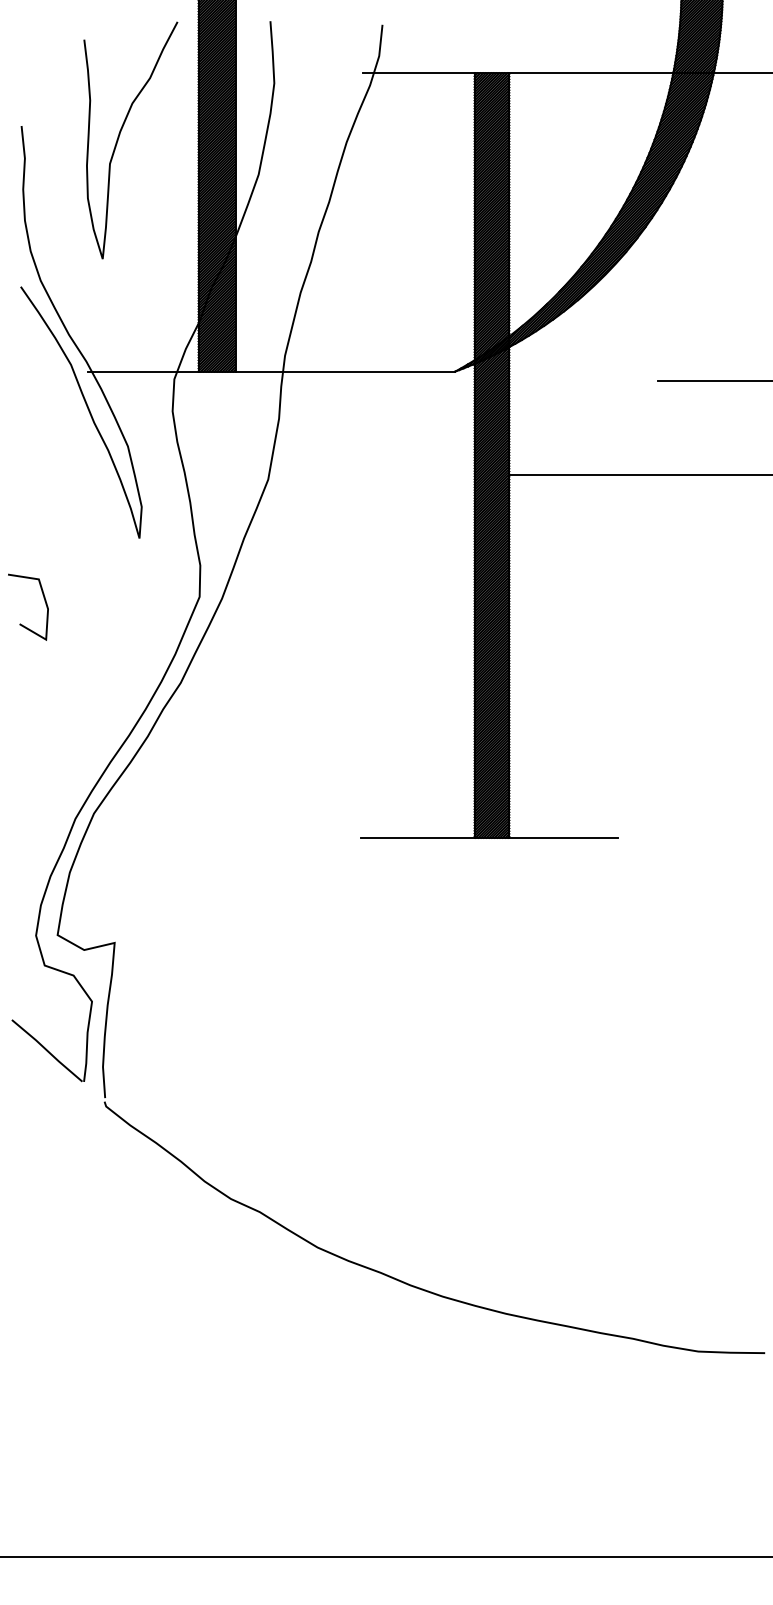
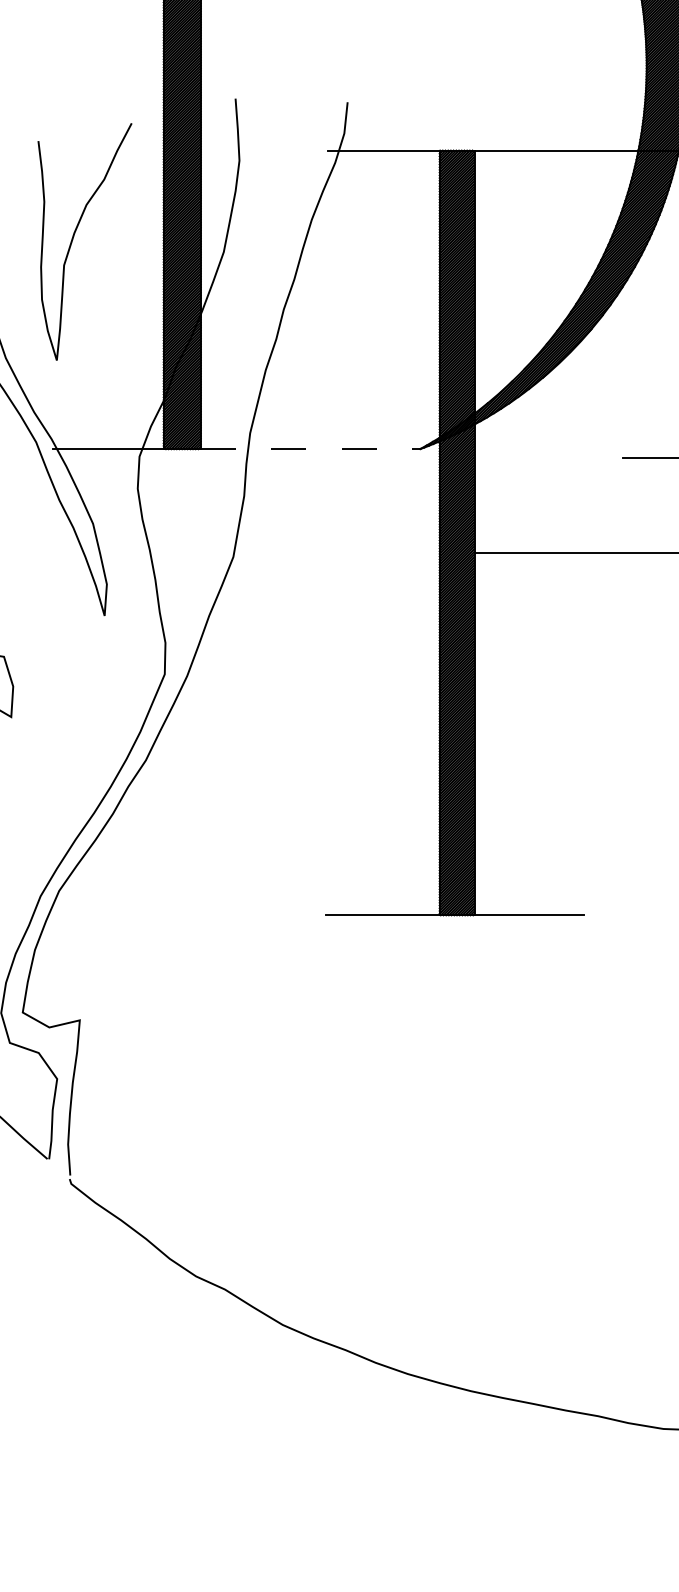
curve: (119, 137) -> (73, 238), moved
line: (345, 371) -> (310, 448), solid -> dashed

